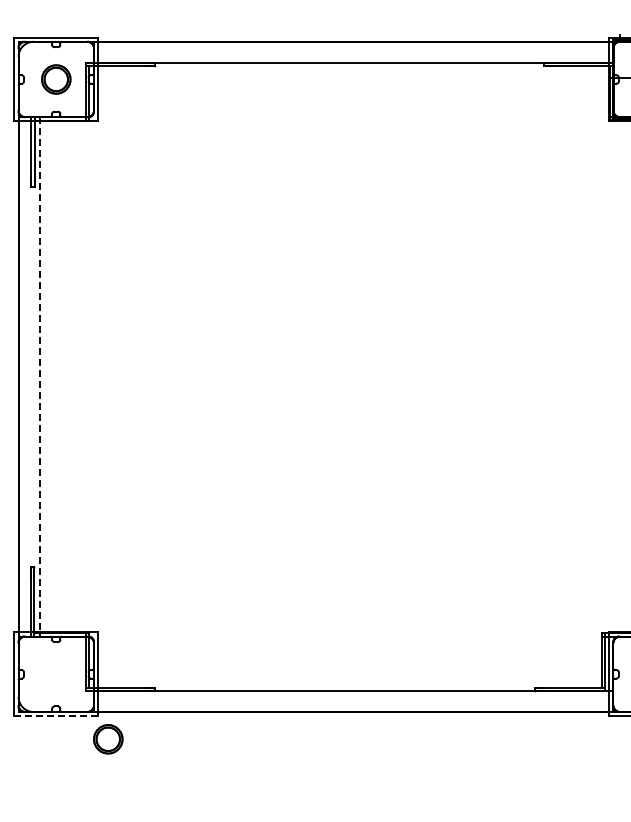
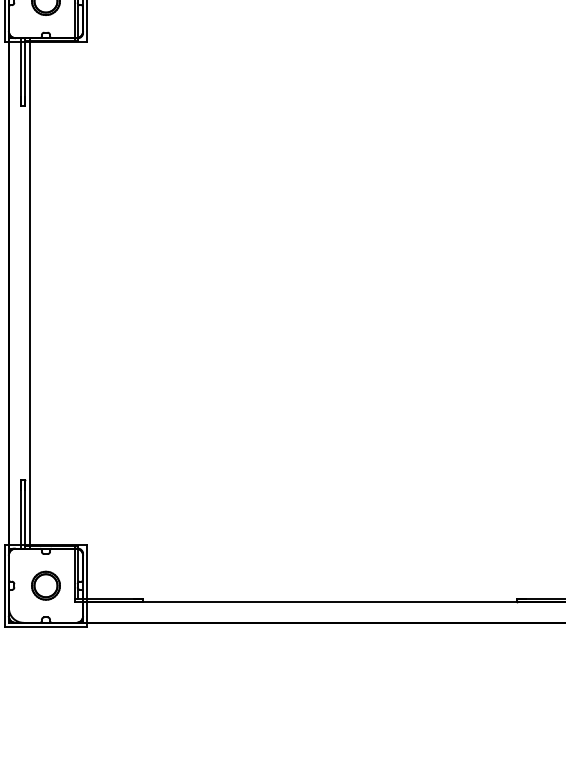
line: (39, 376) -> (29, 293), dashed -> solid
line: (56, 716) -> (46, 627), dashed -> solid
part: (108, 739) -> (46, 585), moved

